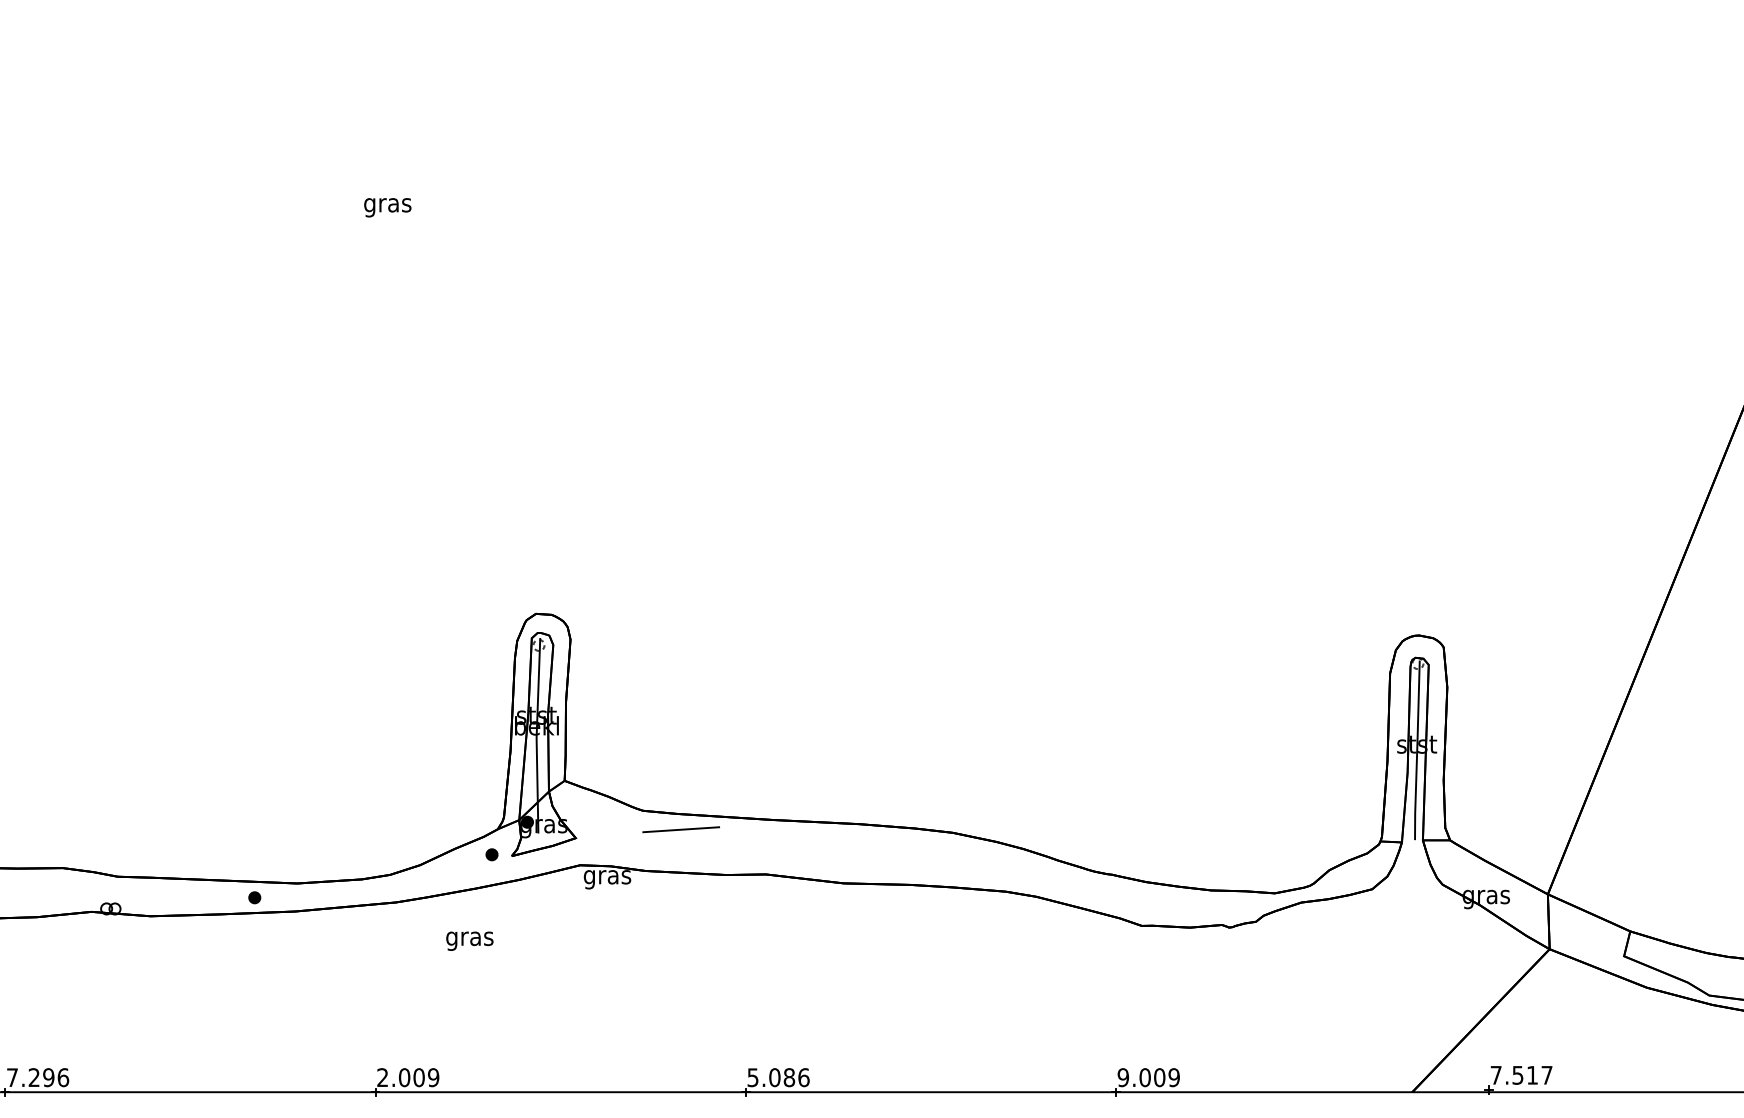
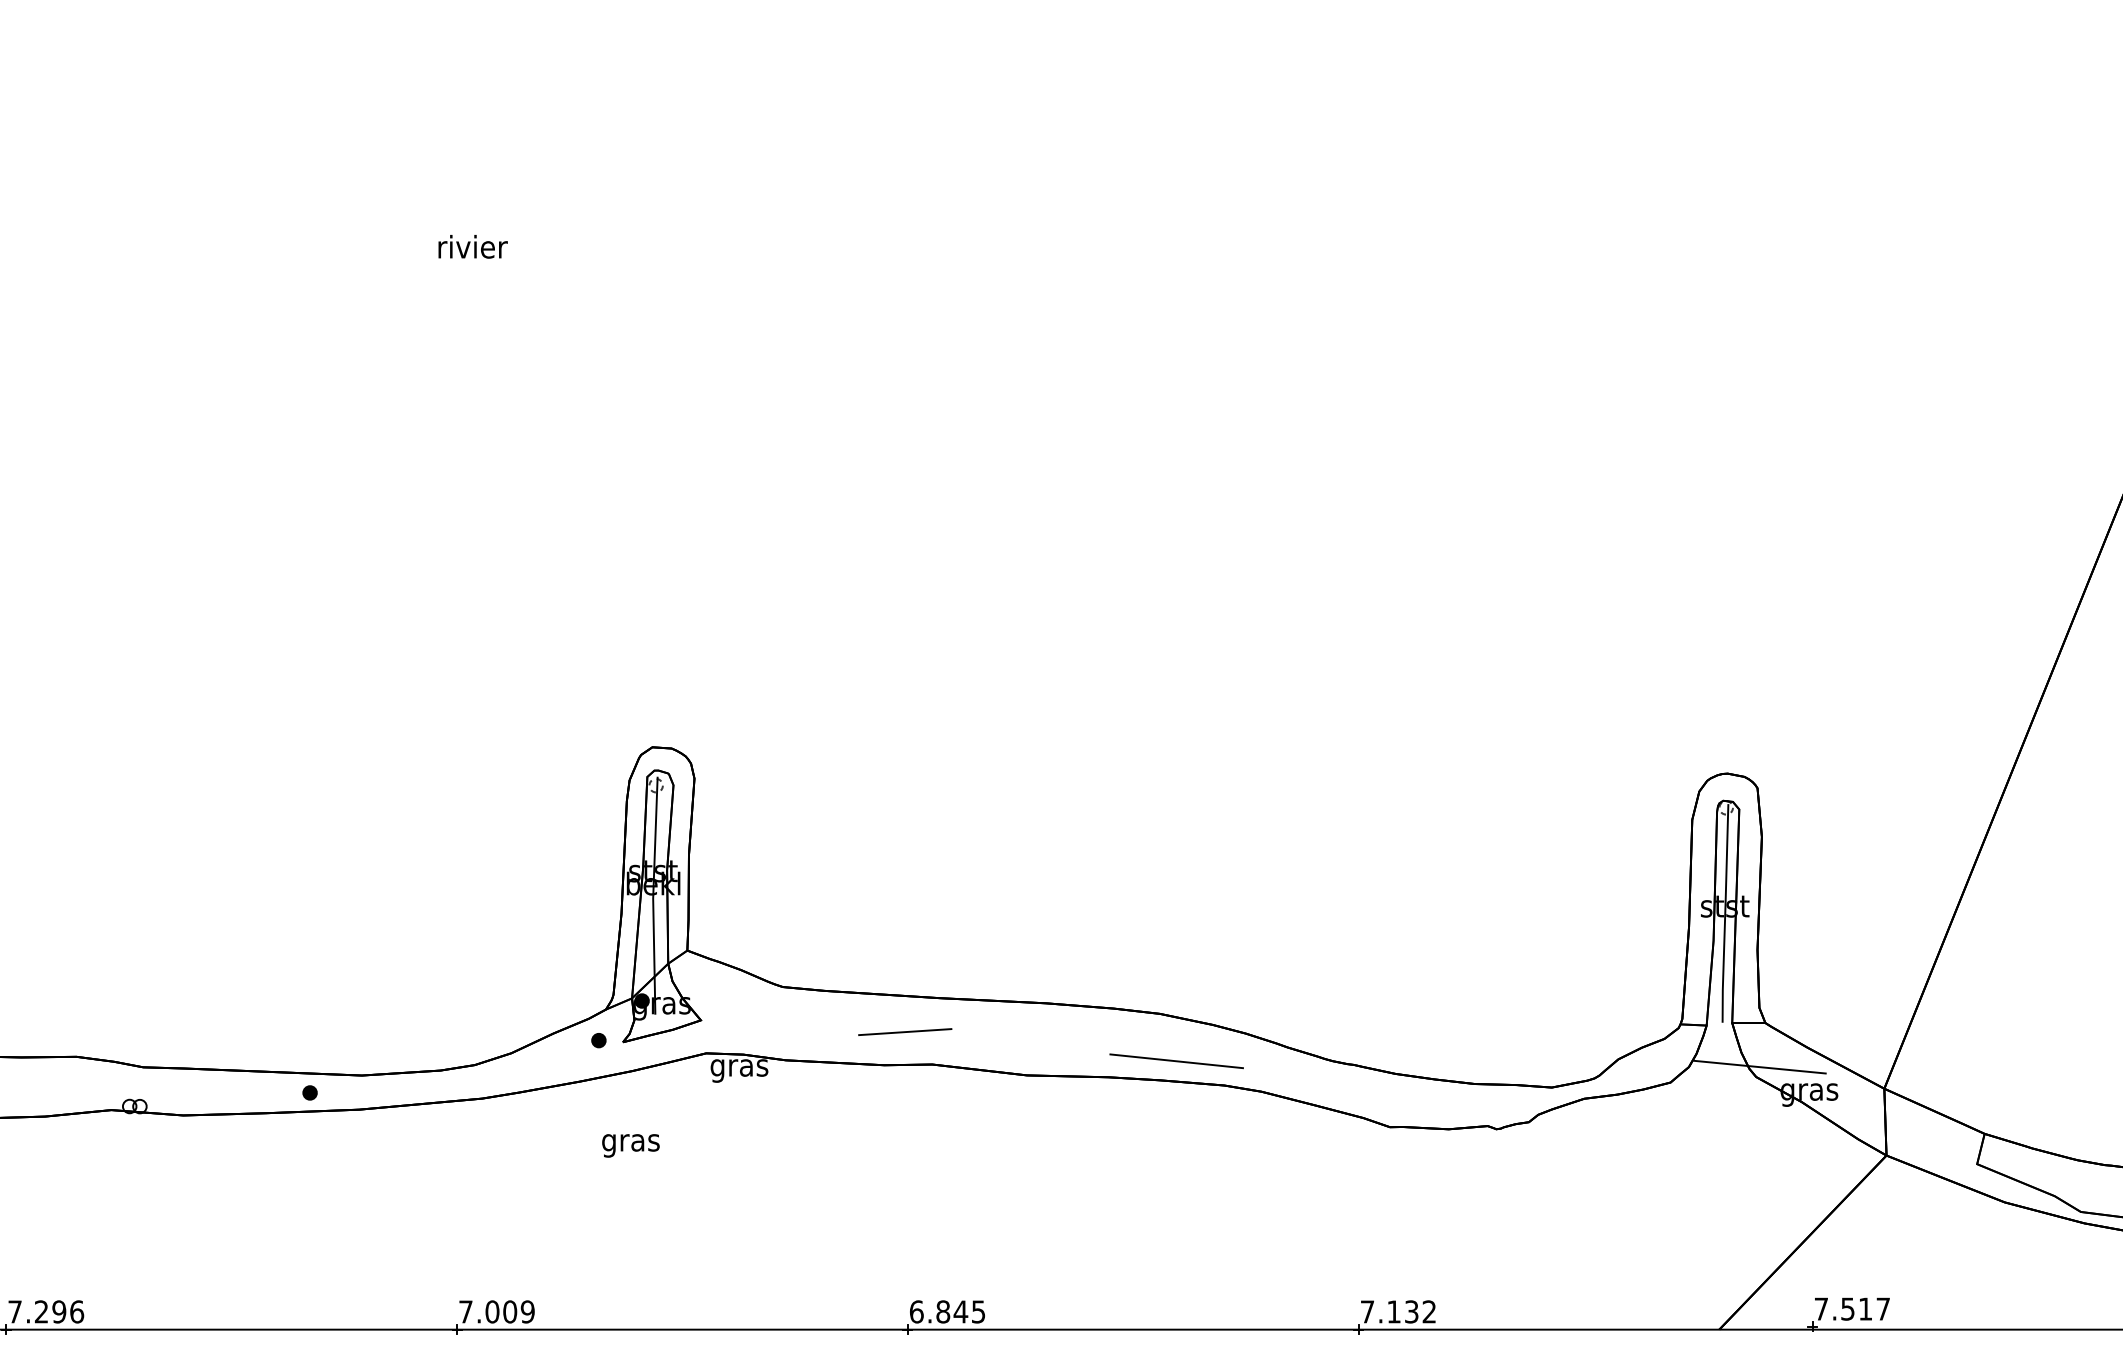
text: (388, 204) -> (472, 249), gras -> rivier
line: (681, 829) -> (905, 1031), moved
line: (966, 871) -> (1176, 1061), added
line: (1445, 876) -> (1759, 1066), added
text: (469, 940) -> (630, 1145), moved
text: (382, 1077) -> (465, 1311), 2.009 -> 7.009
text: (778, 1077) -> (947, 1311), 5.086 -> 6.845
text: (1148, 1077) -> (1398, 1311), 9.009 -> 7.132

